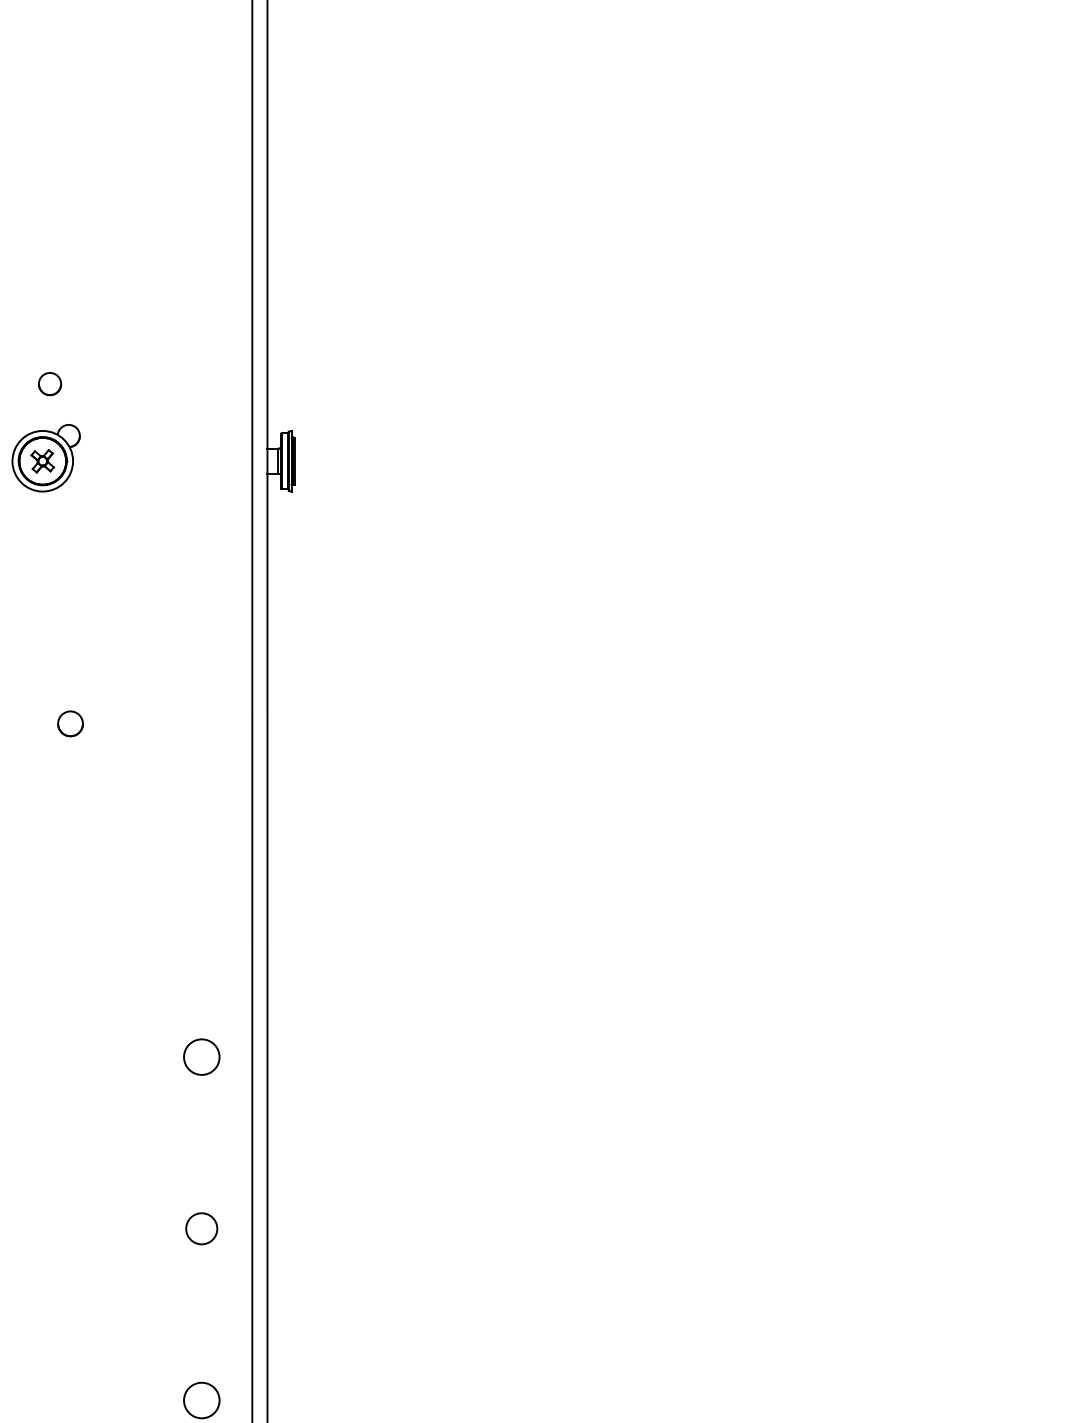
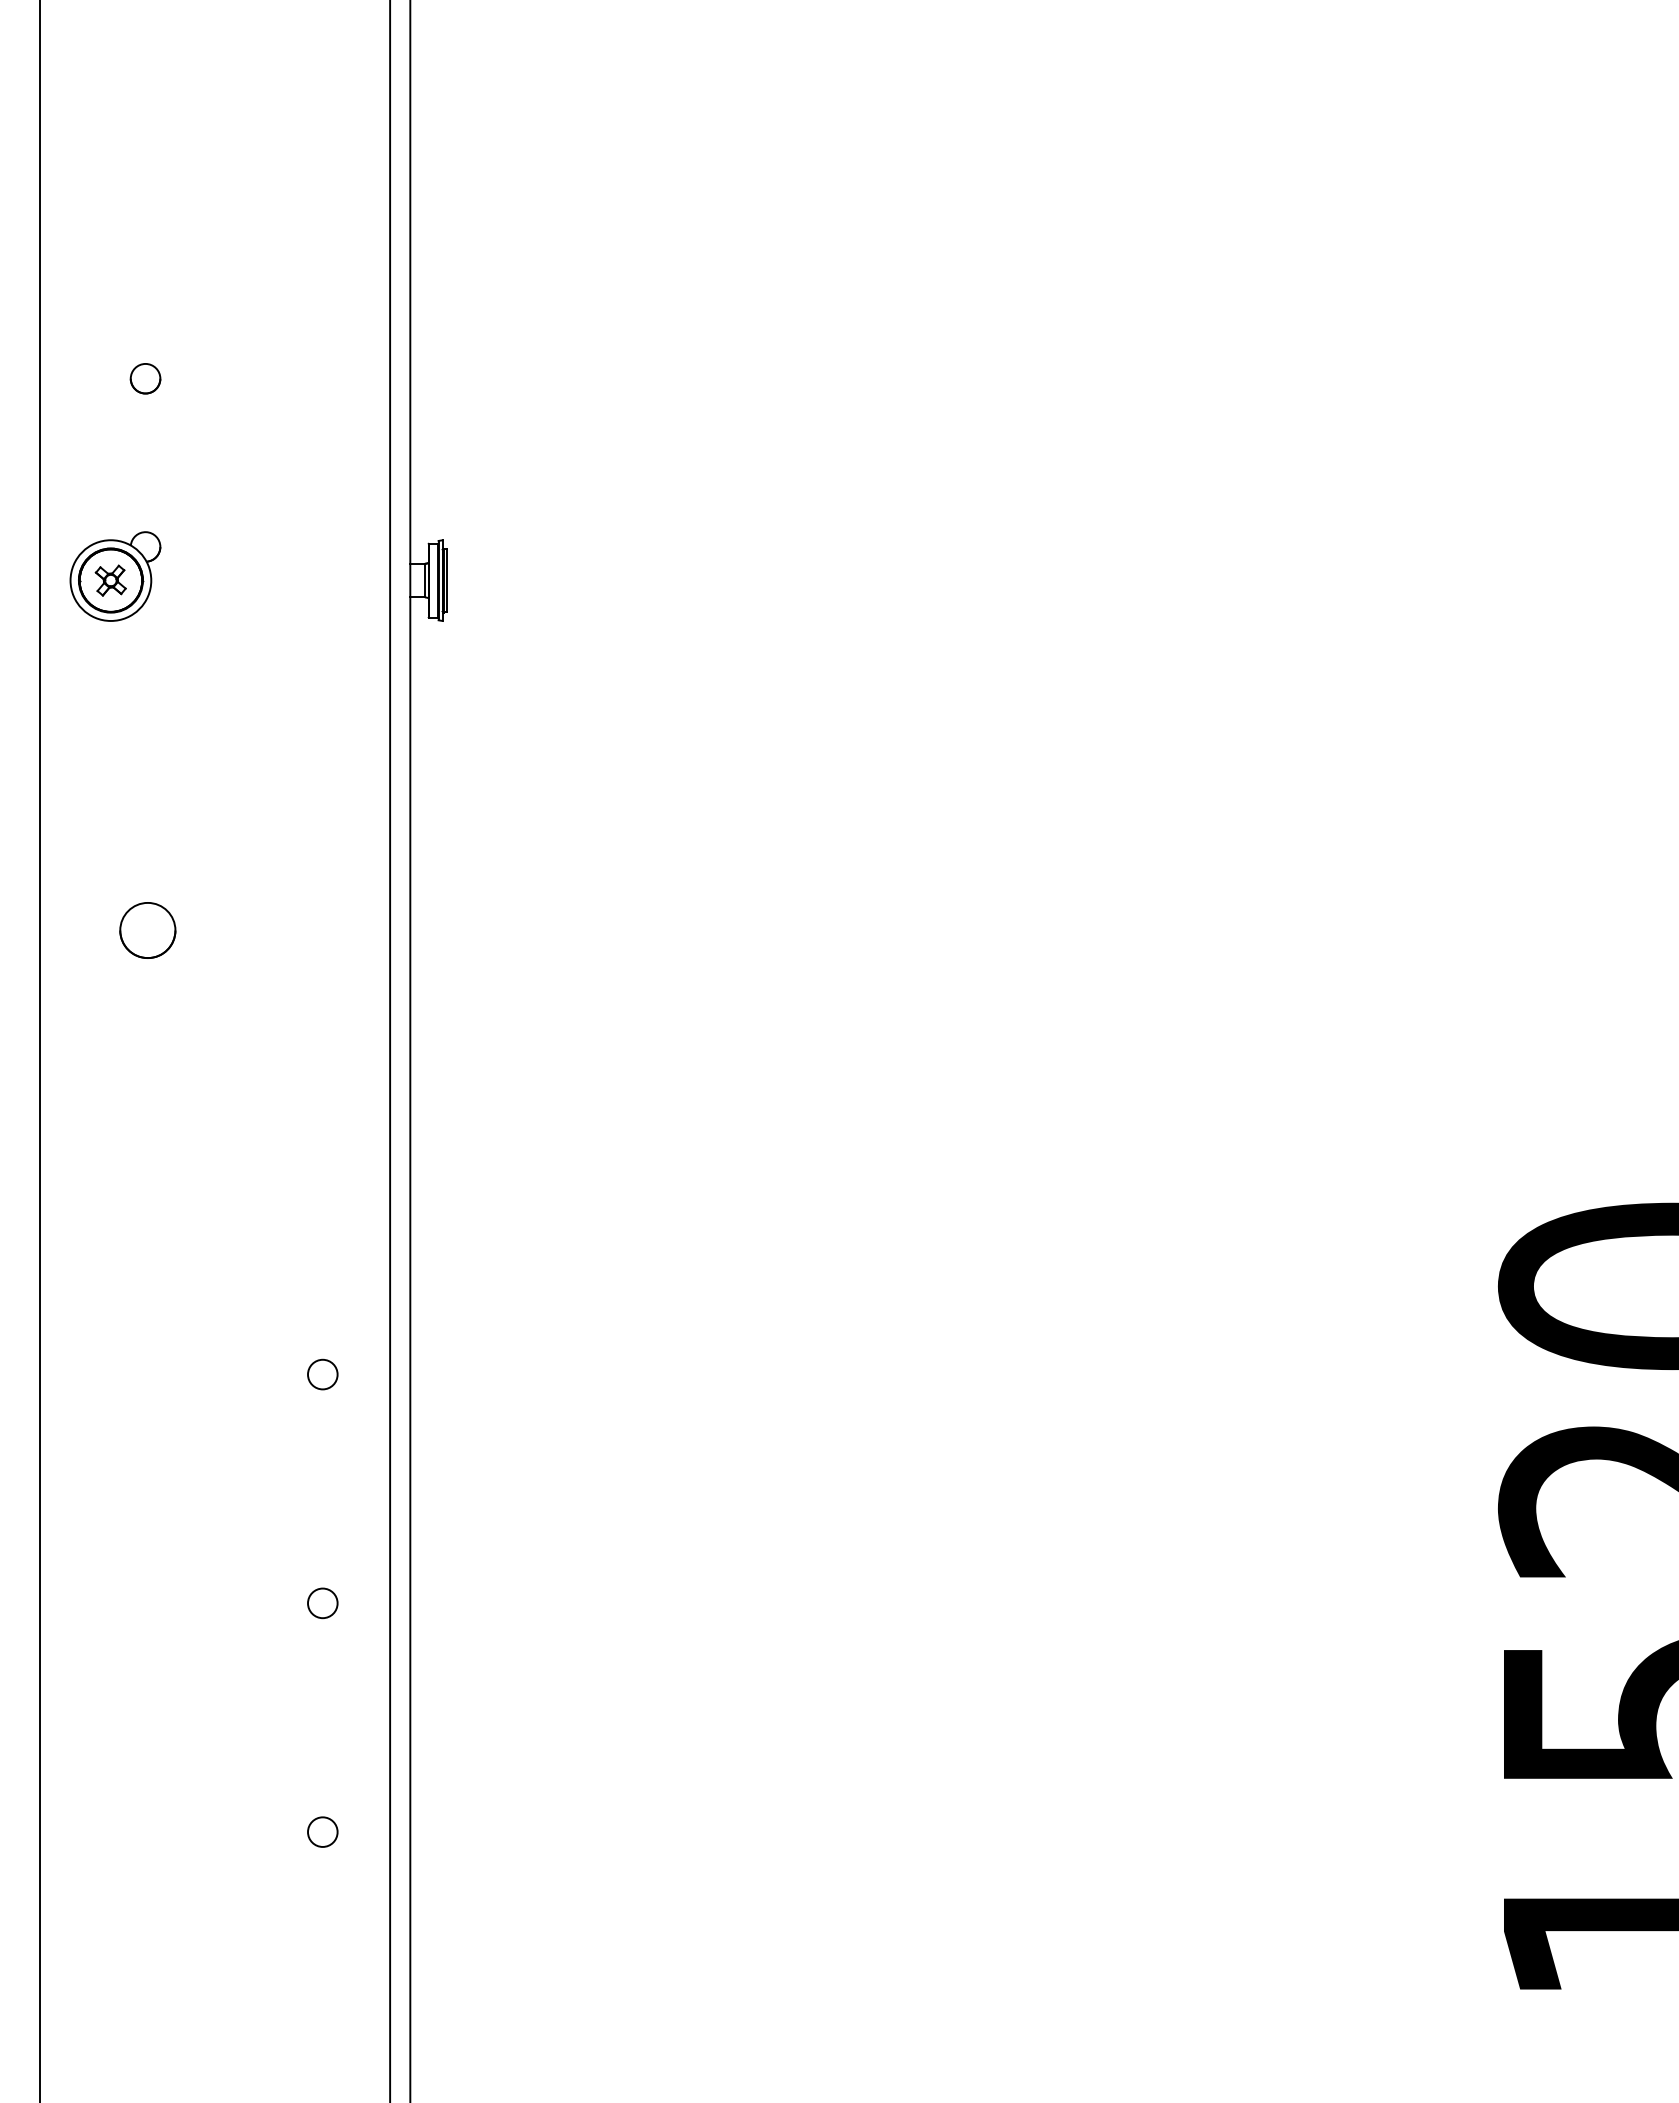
part: (49, 383) -> (145, 378), moved
circle: (70, 723) -> (147, 930), size x1.67
circle: (201, 1057) -> (322, 1374), size x0.62
circle: (201, 1228) -> (322, 1603), size x0.71
circle: (201, 1400) -> (322, 1831), size x0.62

